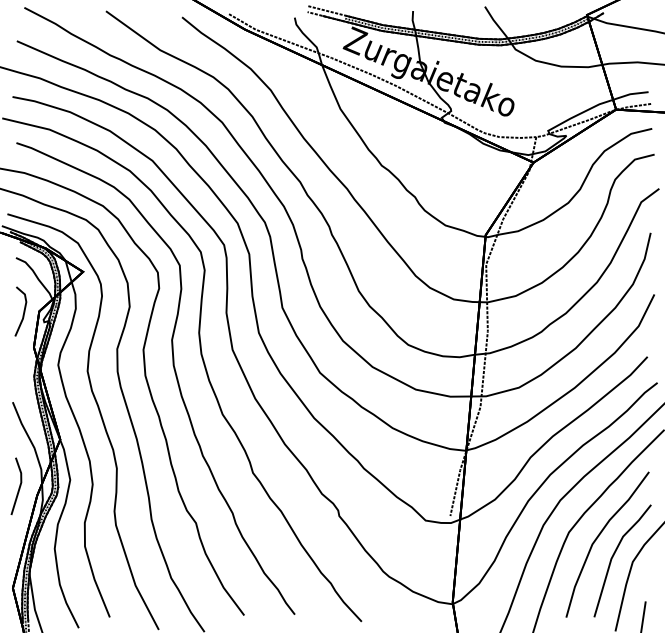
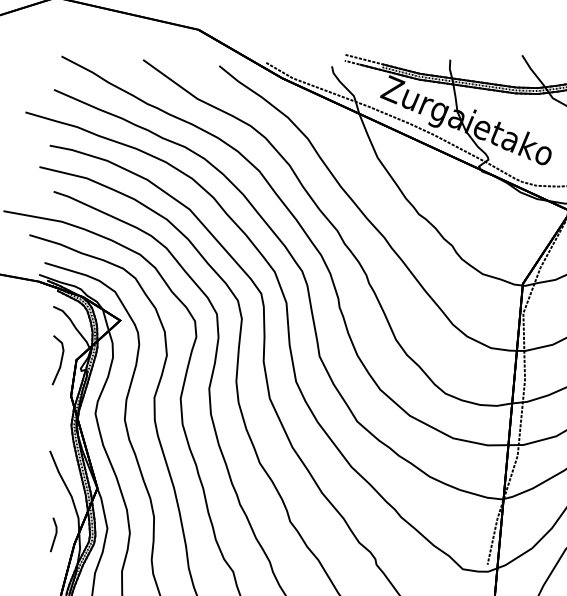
part: (16, 485) -> (53, 534), size x0.6

